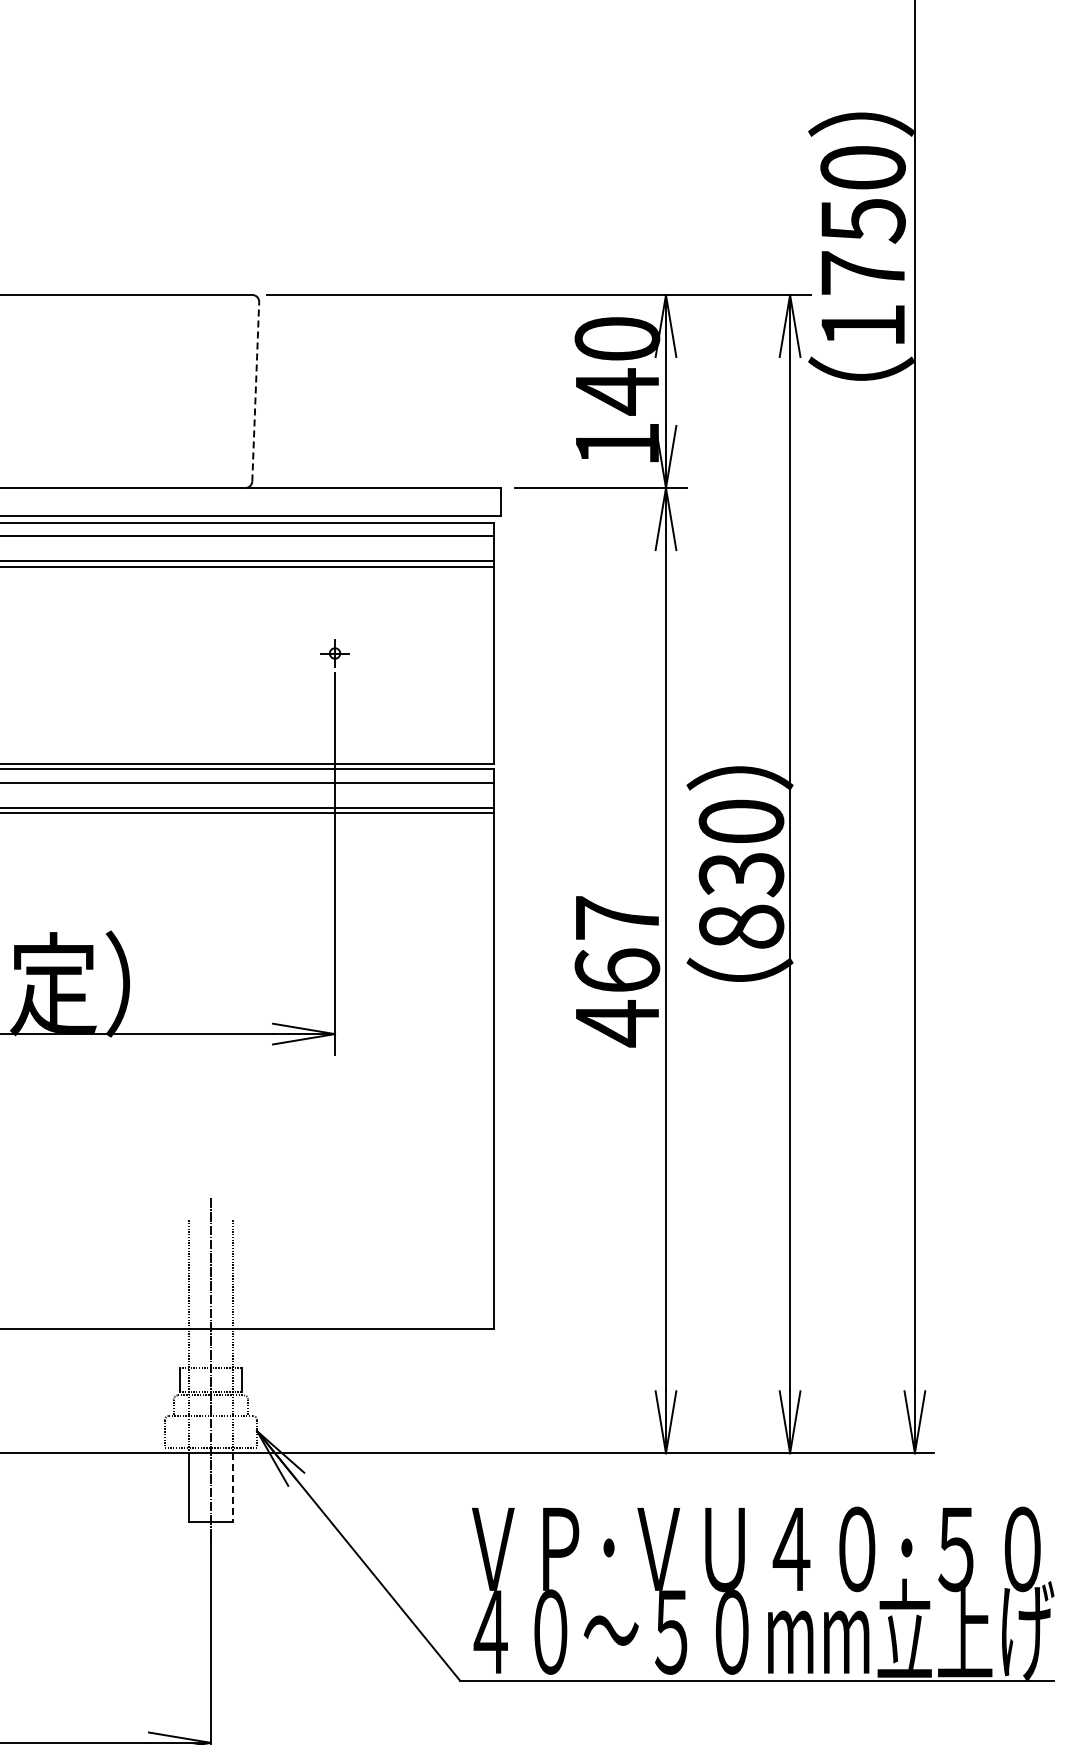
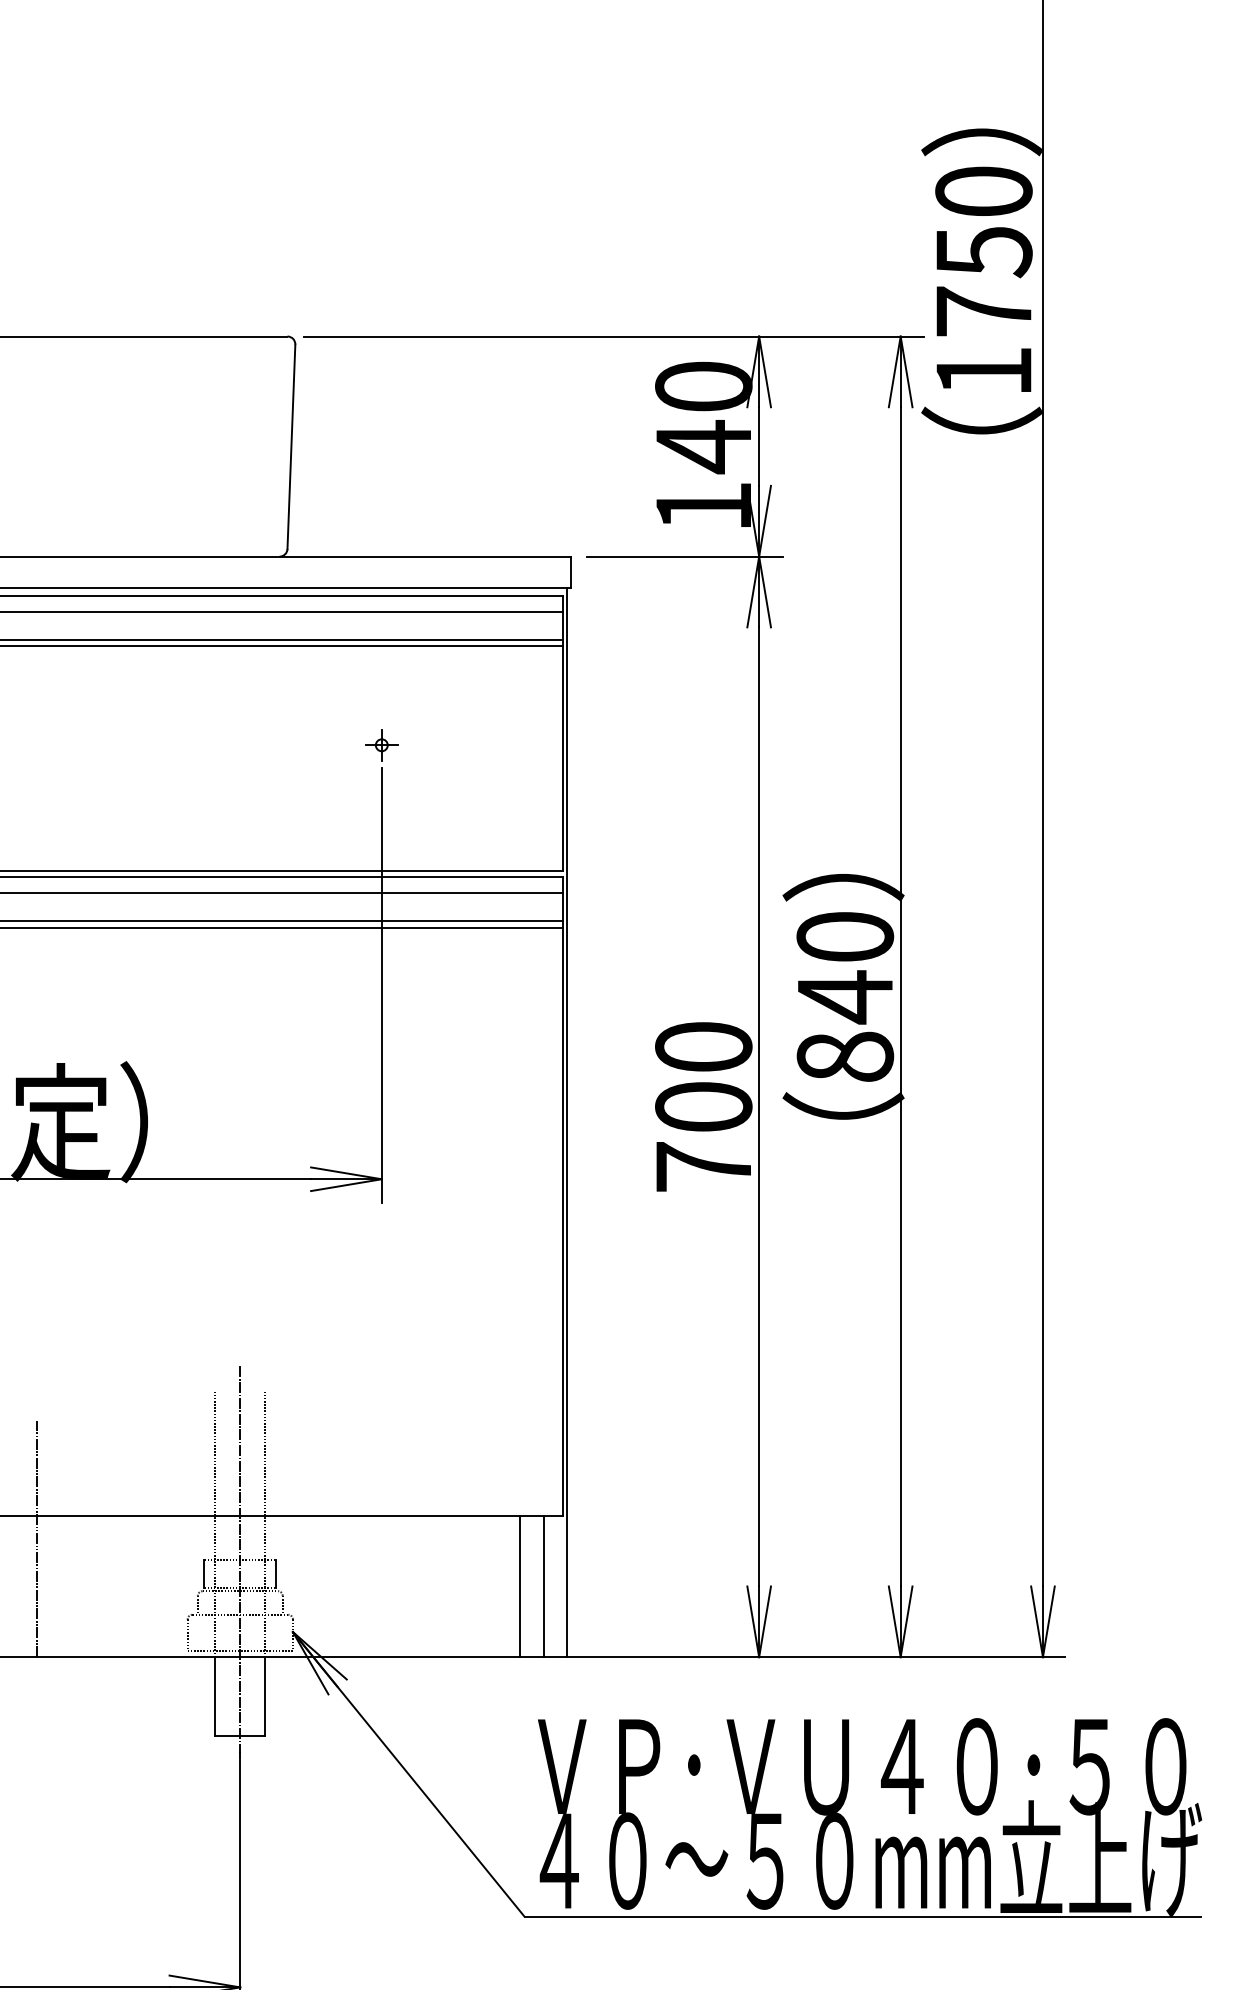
line: (255, 391) -> (291, 446), dashed -> solid
text: (741, 874) -> (845, 997), 830 -> 840
text: (617, 971) -> (703, 1107), 467 -> 700
line: (497, 984) -> (567, 1122), added
line: (32, 1349) -> (36, 1538), added
line: (456, 1391) -> (520, 1586), added
line: (477, 1391) -> (544, 1586), added
line: (233, 1488) -> (266, 1697), dashed -> solid

